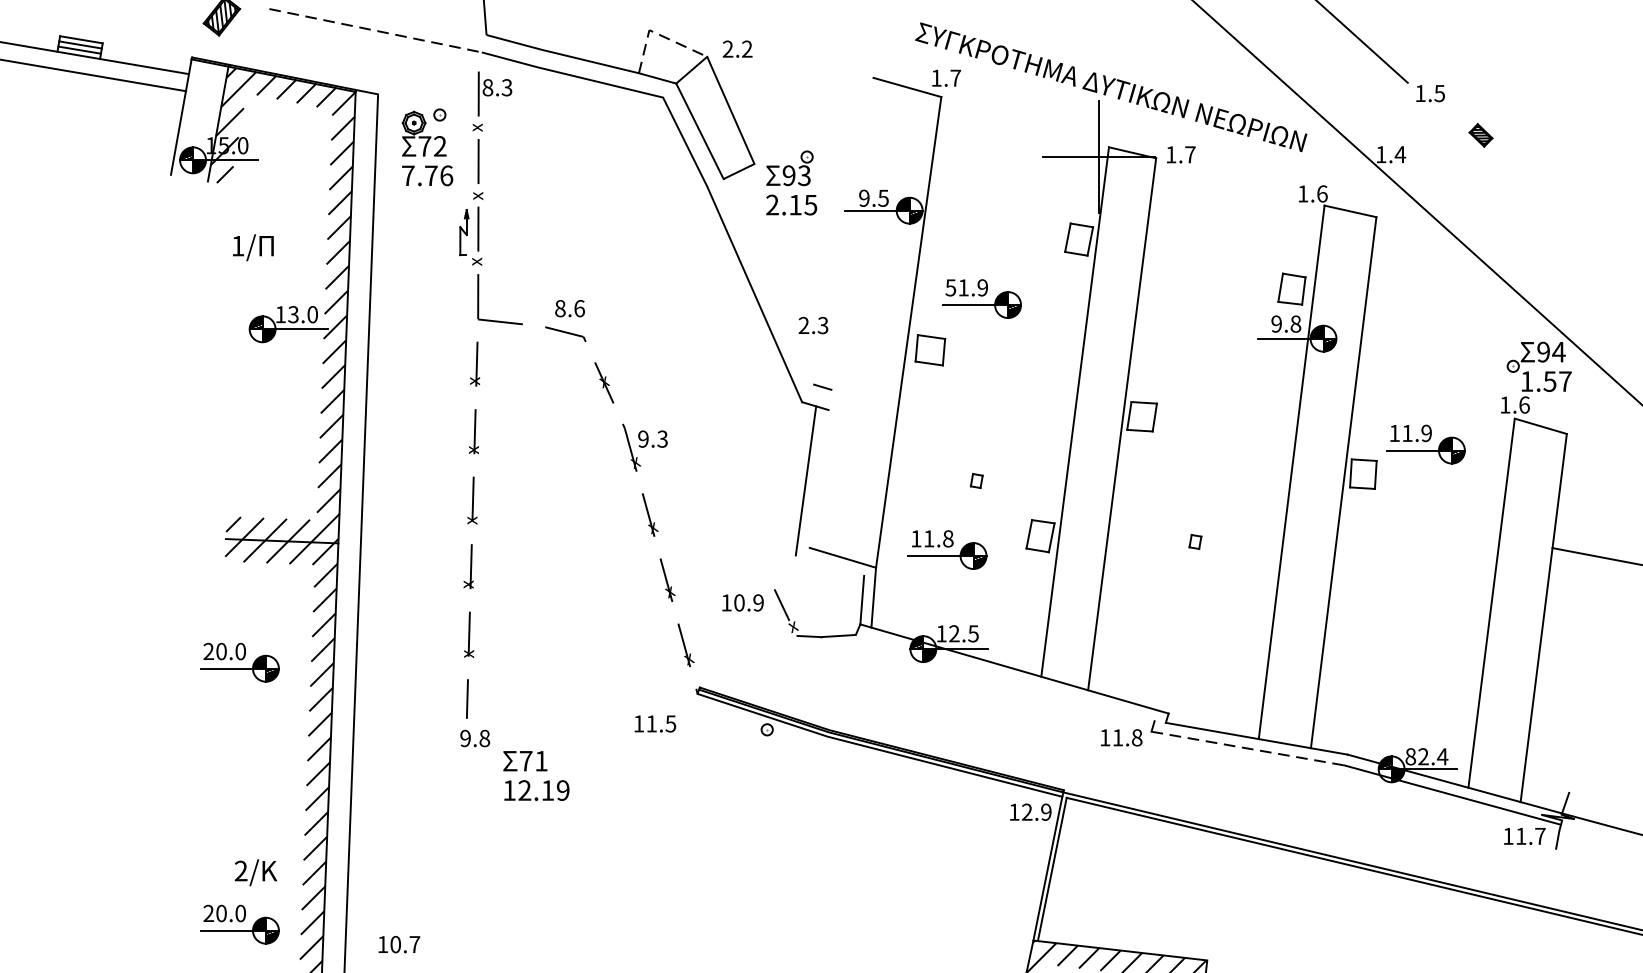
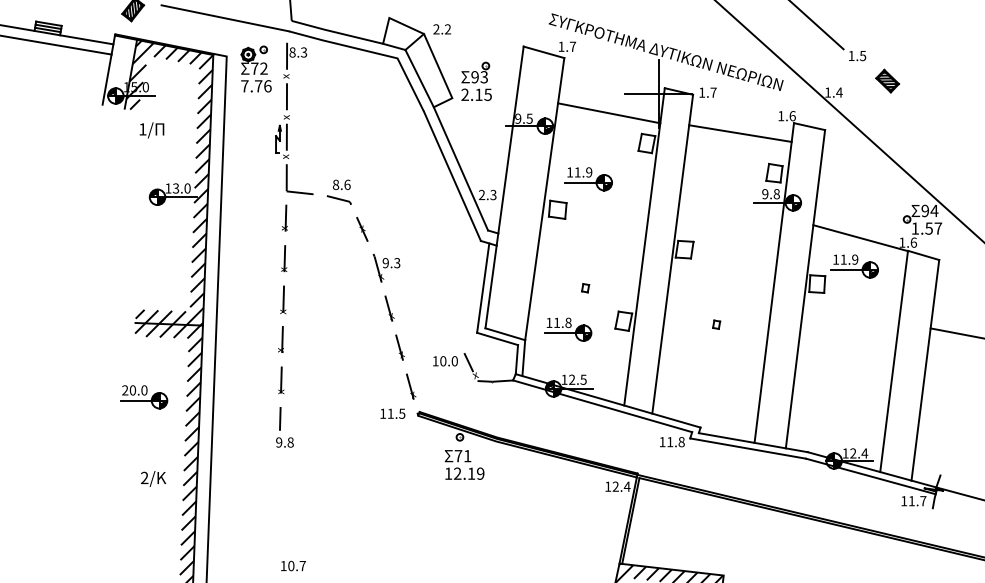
line: (376, 30) -> (225, 18), dashed -> solid
line: (657, 34) -> (394, 20), dashed -> solid
part: (1480, 134) -> (887, 80), size x1.67
part: (426, 146) -> (255, 68), moved
part: (791, 181) -> (476, 80), moved
line: (1016, 189) -> (609, 113), added
line: (1235, 222) -> (740, 133), added
text: (252, 247) -> (151, 130), moved
line: (768, 281) -> (460, 168), added
text: (949, 287) -> (569, 172), 51.9 -> 11.9
line: (841, 312) -> (504, 187), added
line: (1435, 398) -> (860, 238), added
line: (829, 564) -> (497, 338), added
text: (758, 603) -> (454, 361), 10.9 -> 10.0
line: (1005, 678) -> (602, 406), added
text: (654, 723) -> (392, 413), moved
line: (1248, 748) -> (748, 448), dashed -> solid
text: (1410, 756) -> (845, 453), 82.4 -> 12.4
text: (536, 775) -> (464, 464), moved
text: (1045, 811) -> (626, 486), 12.9 -> 12.4
text: (255, 871) -> (153, 478), moved
part: (240, 925) -> (144, 554), removed
text: (399, 943) -> (293, 565), moved

